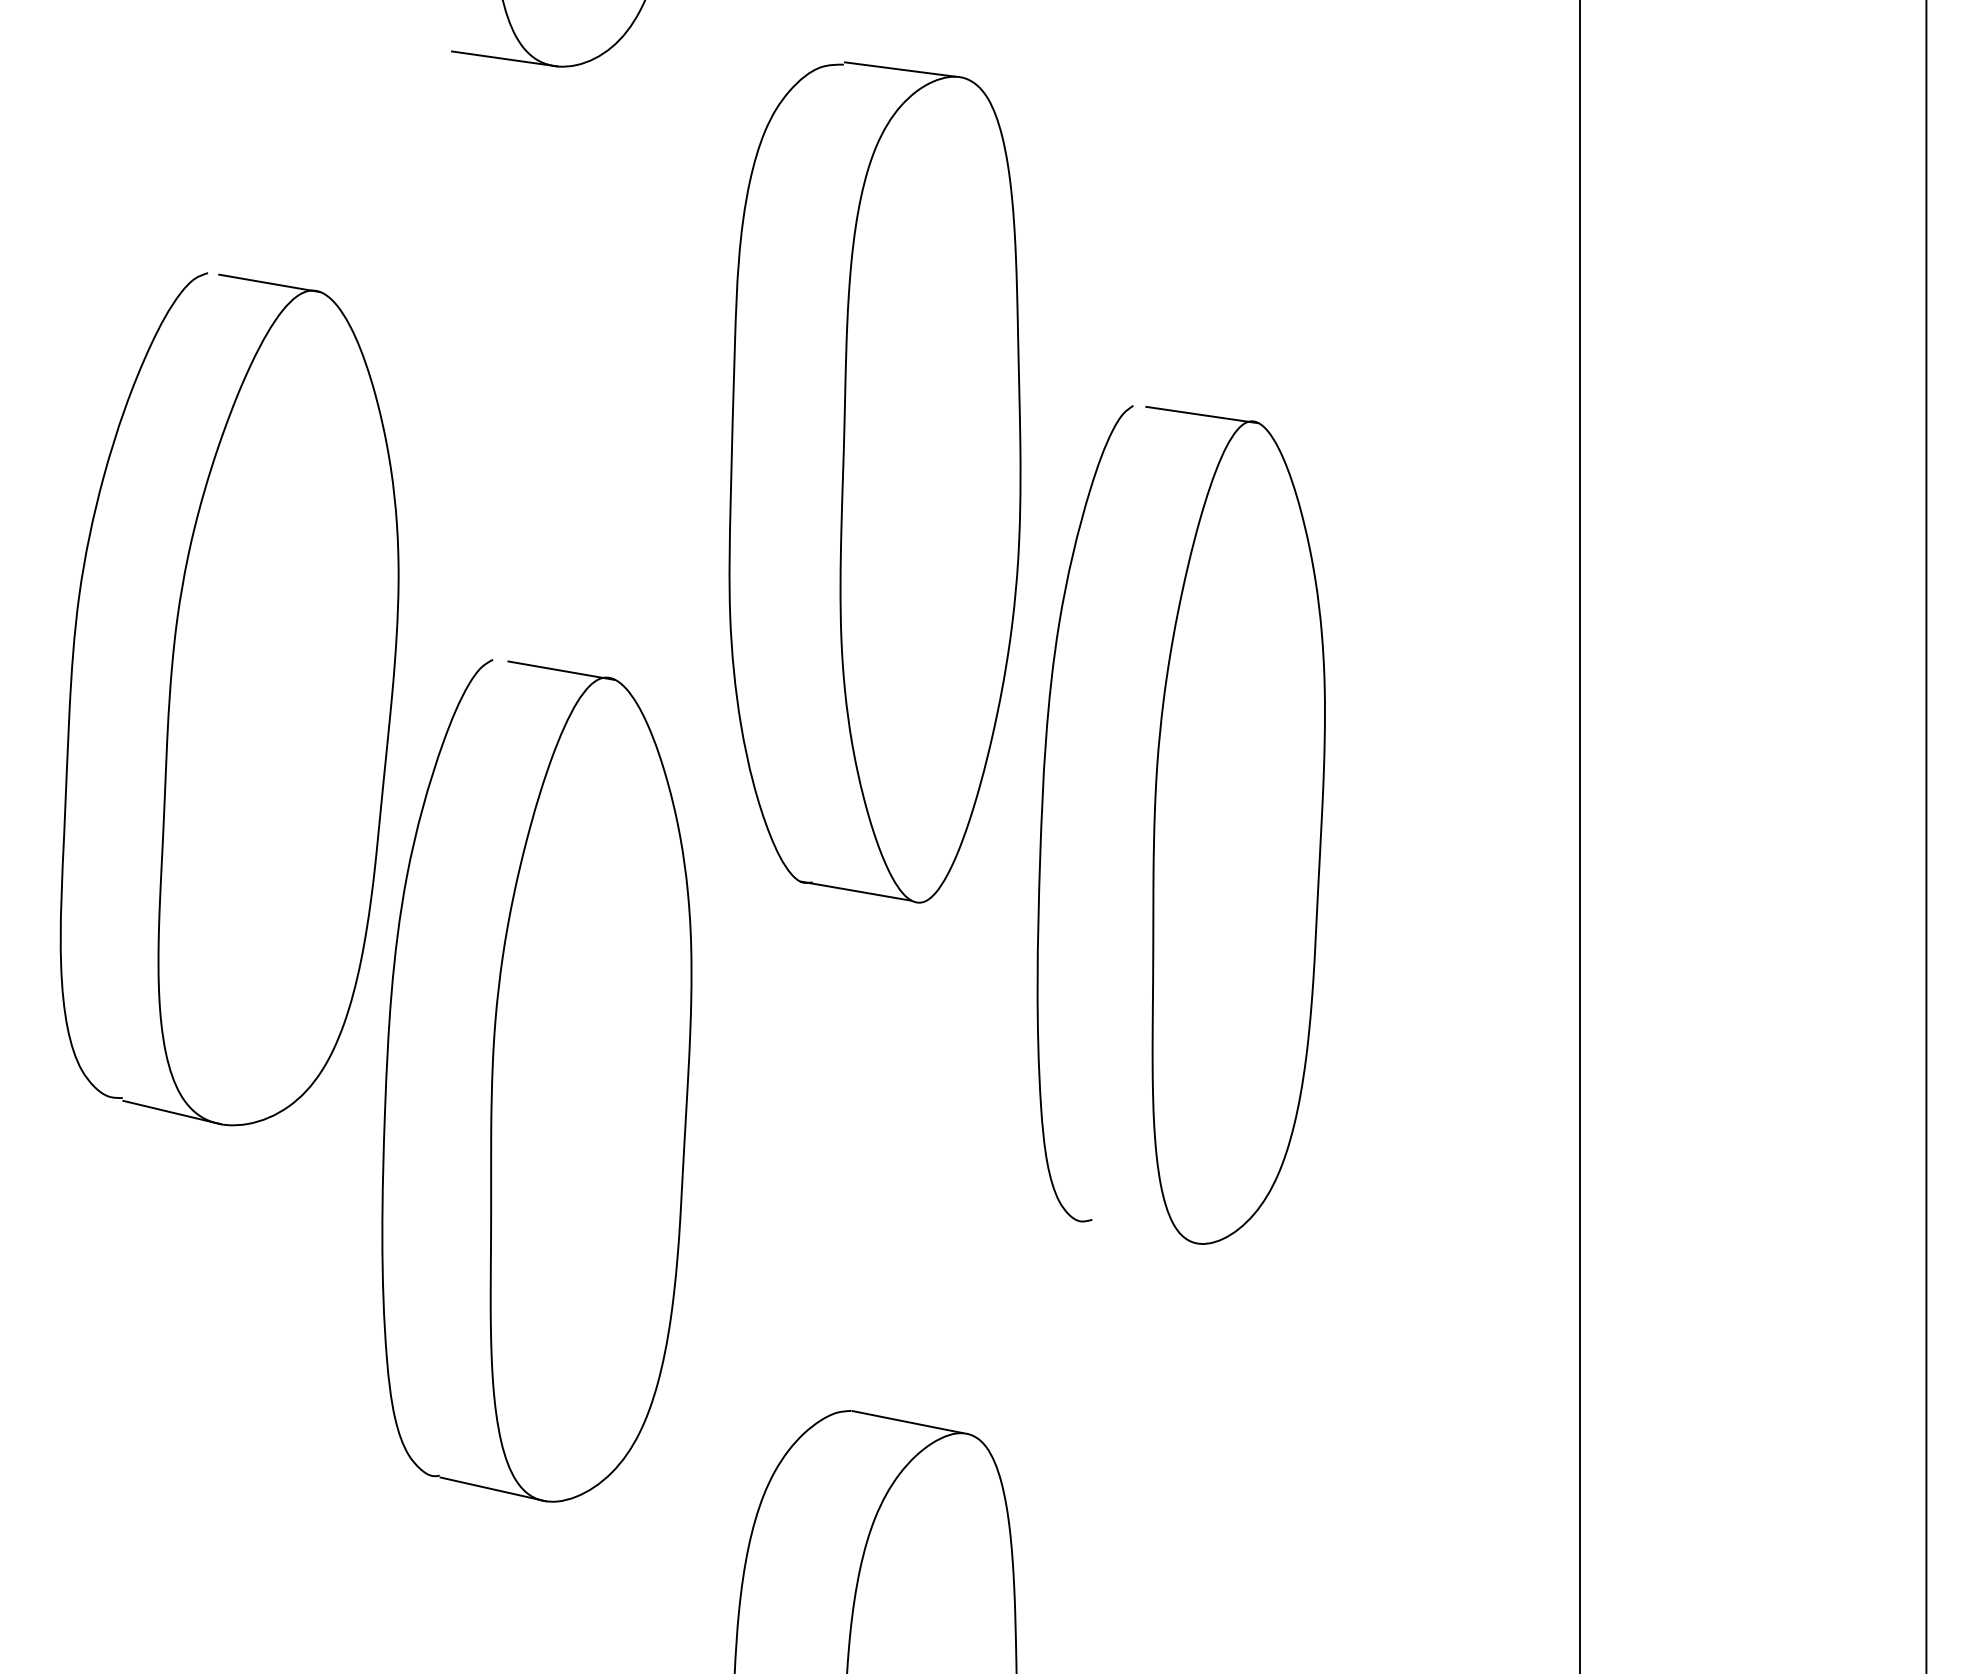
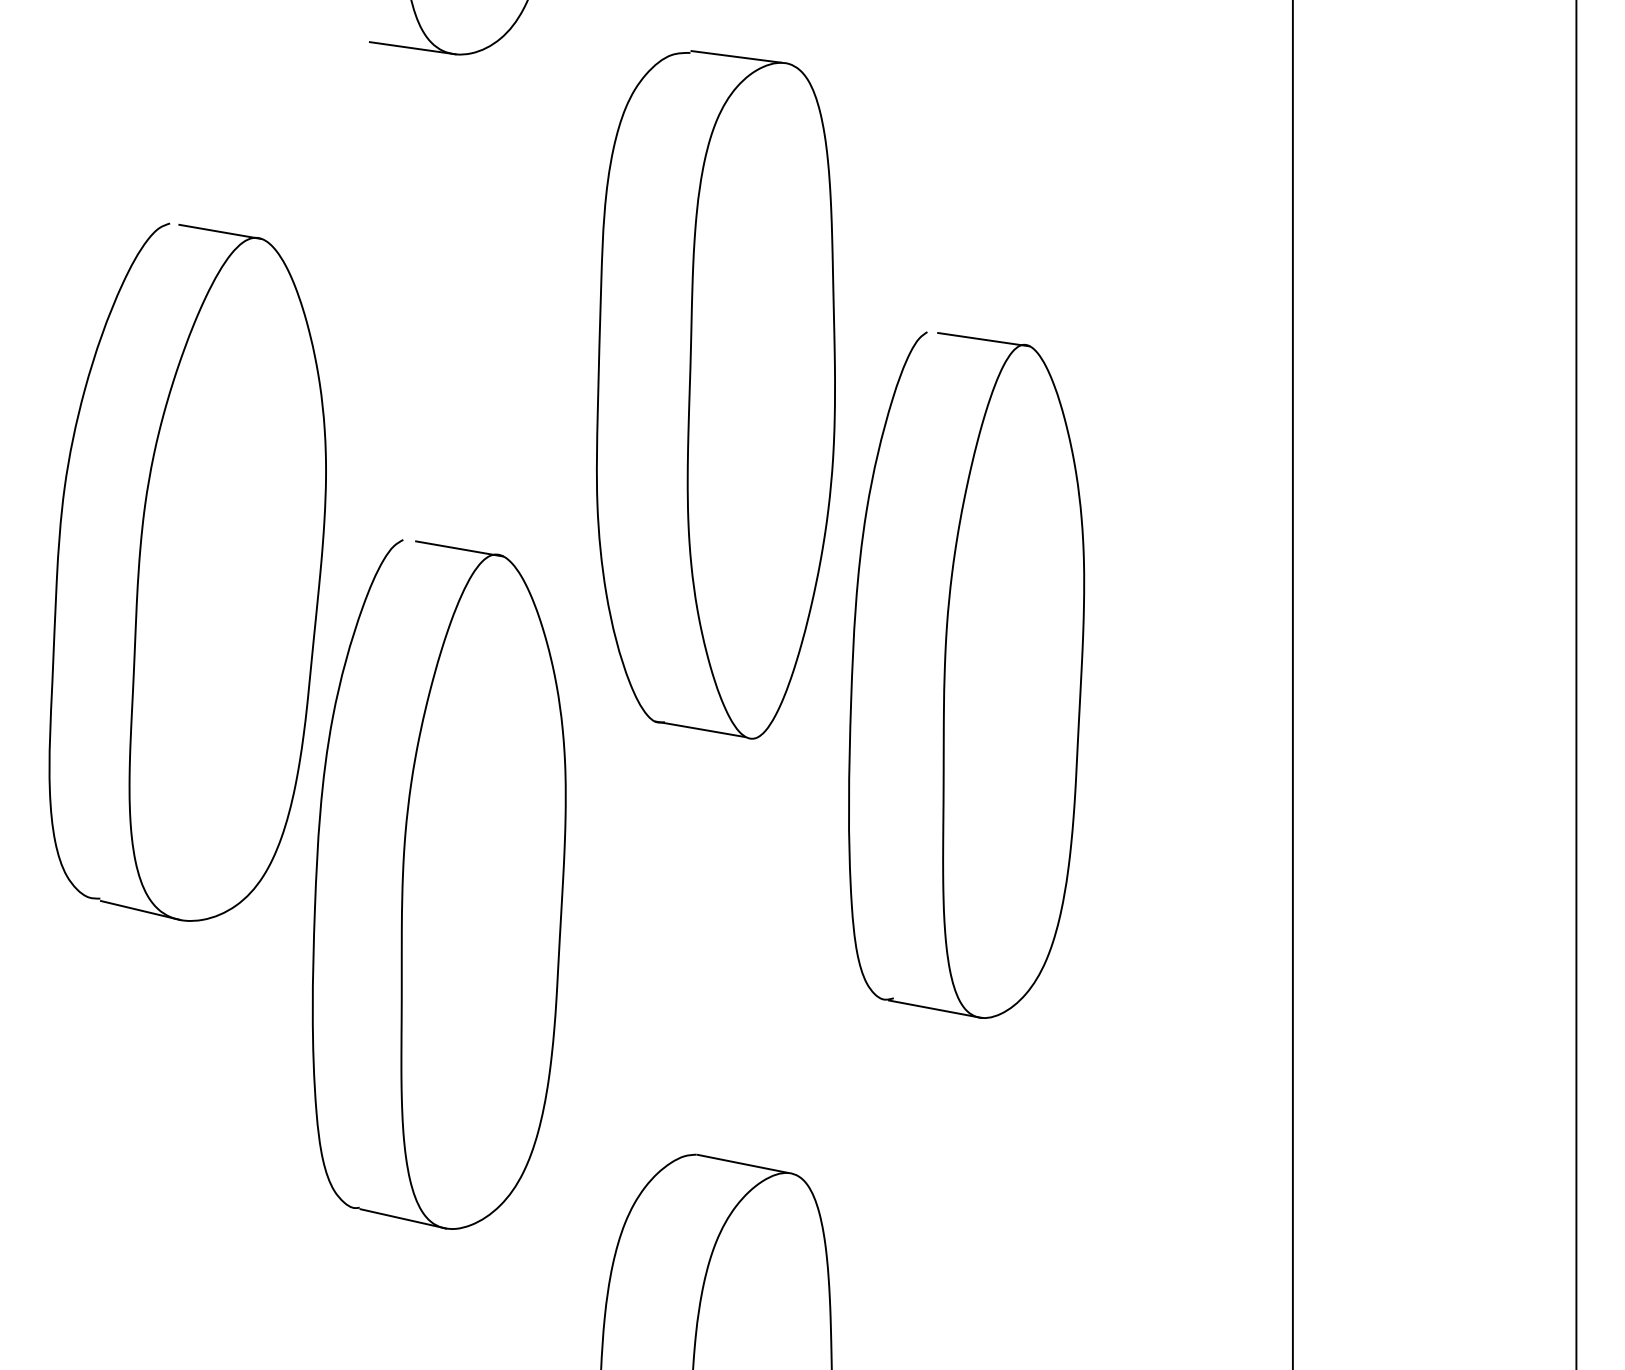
line: (1143, 1232) -> (935, 1008), added

